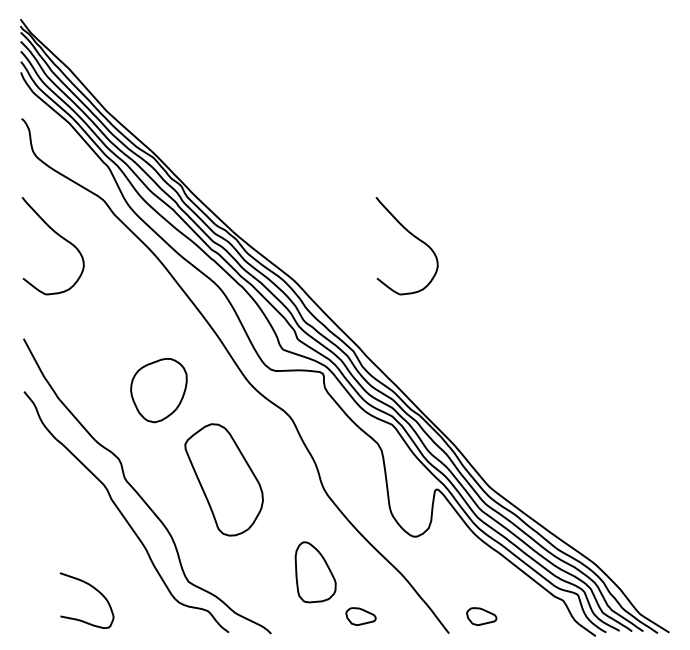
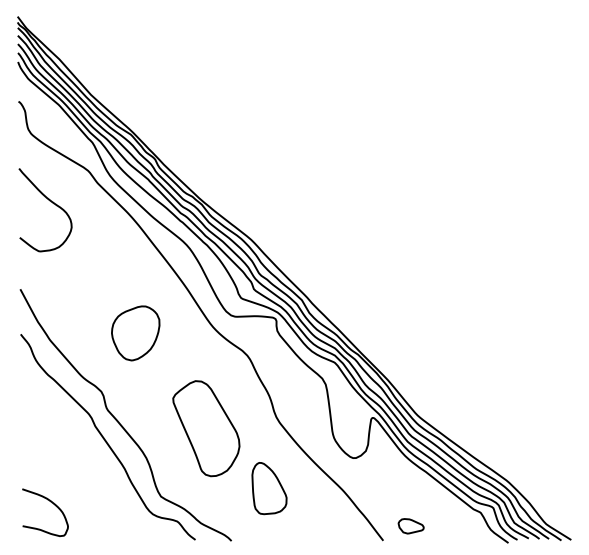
curve: (411, 235) -> (351, 201), removed
part: (224, 479) -> (206, 428), moved
curve: (93, 588) -> (50, 502), moved
part: (360, 616) -> (307, 526), removed

